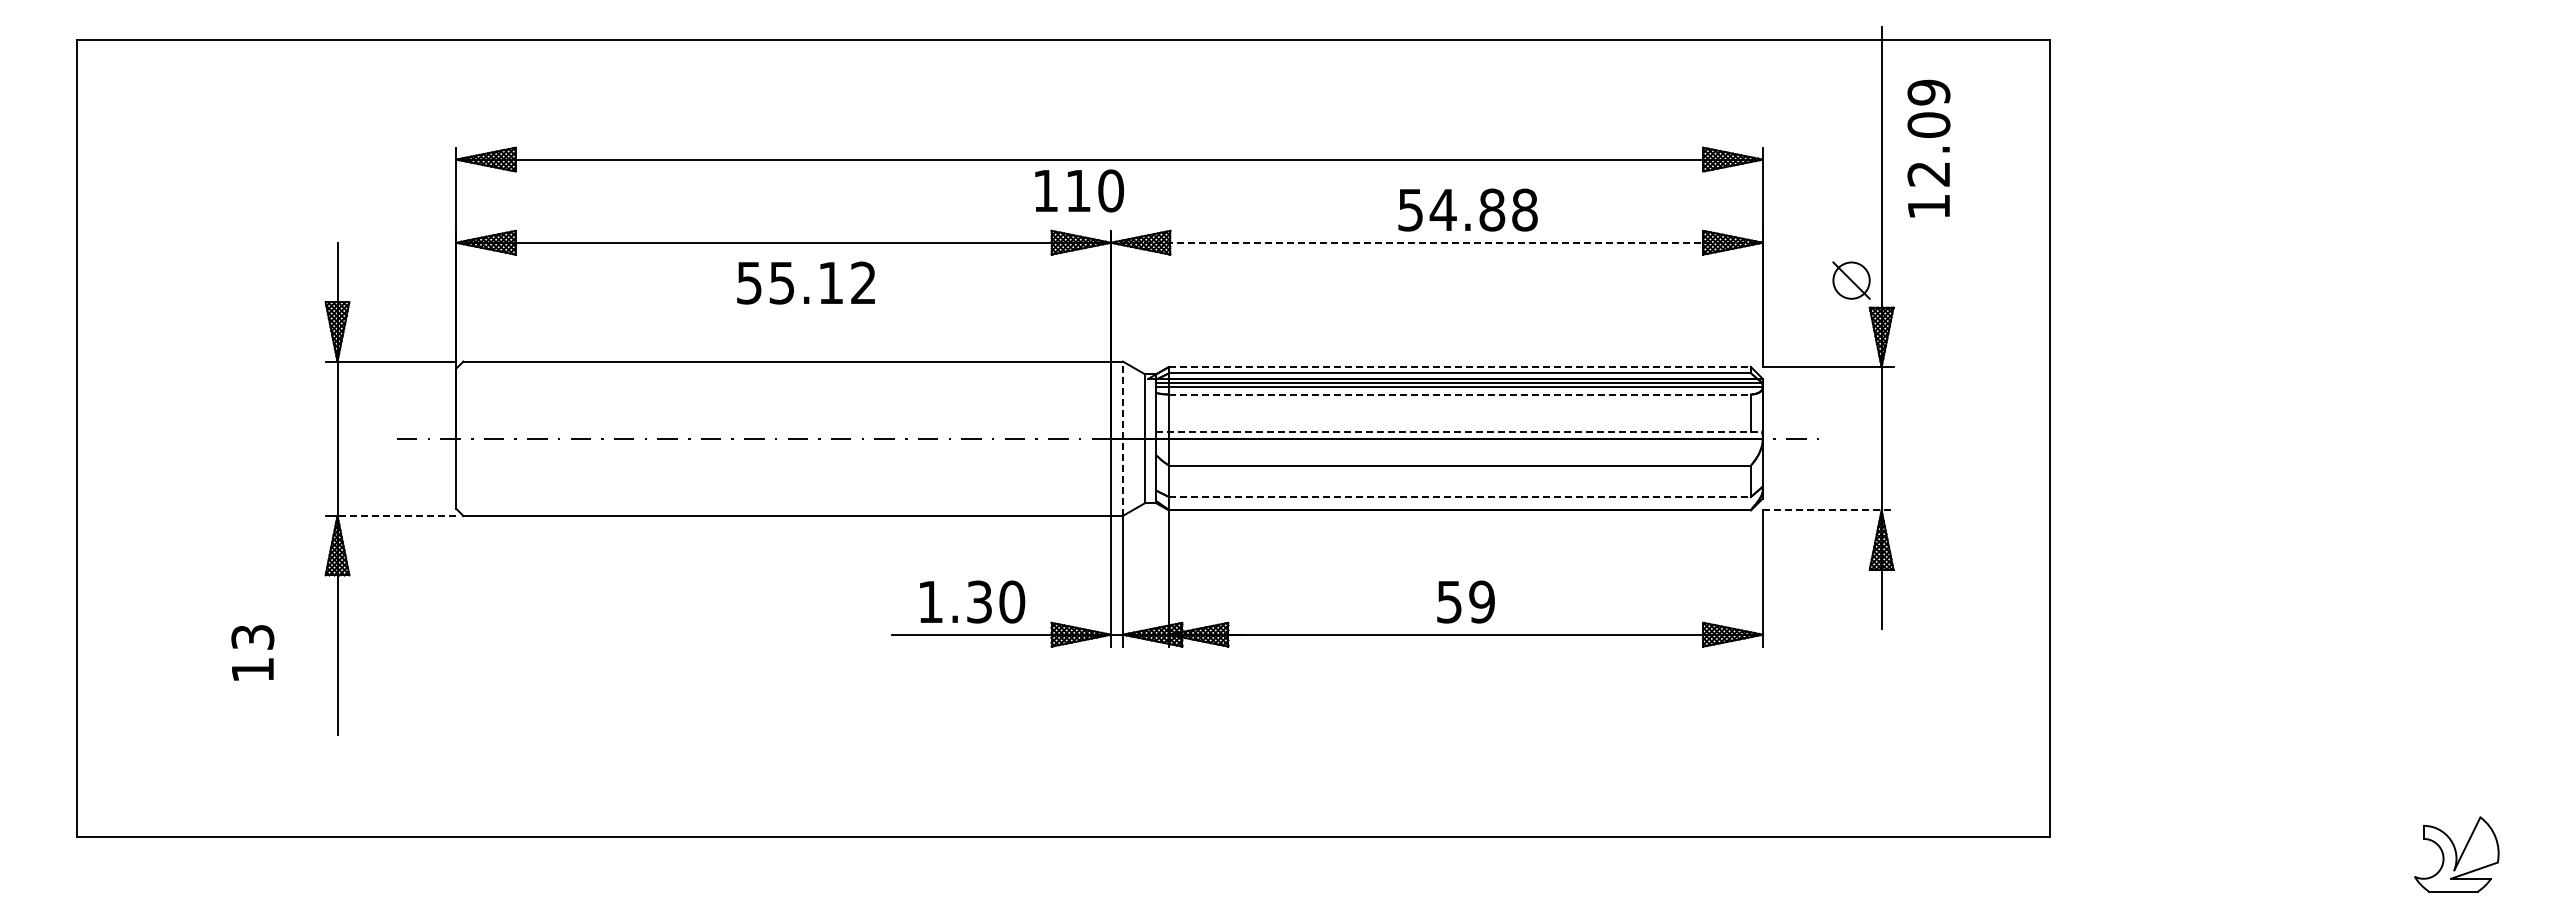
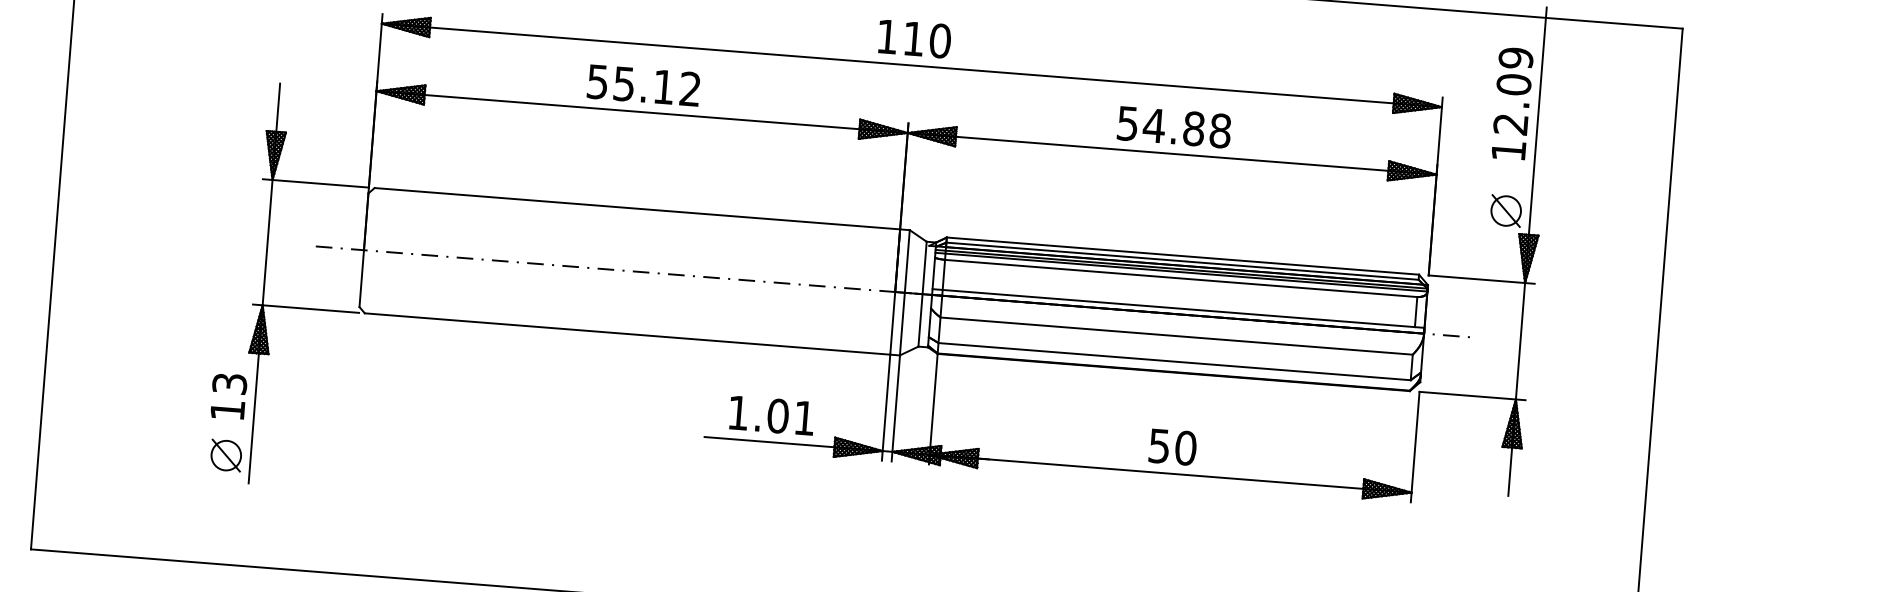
text: (1928, 148) -> (1512, 103), moved
text: (1079, 190) -> (914, 38), moved
text: (1467, 209) -> (1173, 126), moved
line: (1436, 242) -> (1171, 153), dashed -> solid
text: (805, 282) -> (643, 85), moved
line: (1460, 367) -> (1183, 256), dashed -> solid
line: (1460, 394) -> (1181, 278), dashed -> solid
line: (1459, 431) -> (1178, 308), dashed -> solid
line: (1122, 438) -> (904, 292), dashed -> solid
line: (1460, 497) -> (1175, 362), dashed -> solid
line: (1828, 510) -> (1472, 396), dashed -> solid
line: (396, 515) -> (310, 308), dashed -> solid
text: (995, 601) -> (791, 416), 1.30 -> 1.01
text: (1482, 601) -> (1186, 447), 59 -> 50
text: (252, 652) -> (228, 396), moved
part: (307, 703) -> (226, 455), added

